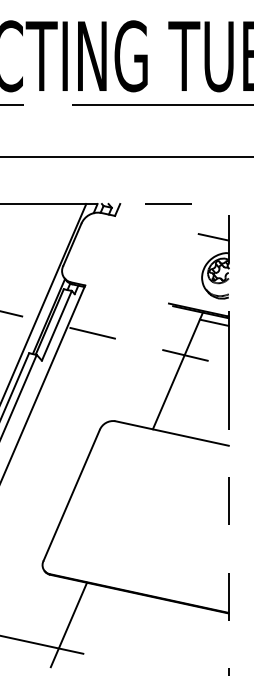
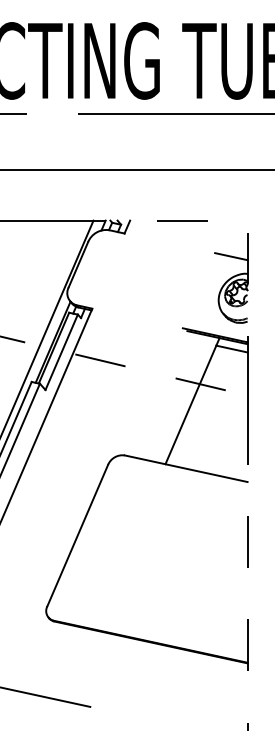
line: (68, 624) -> (74, 675), removed

